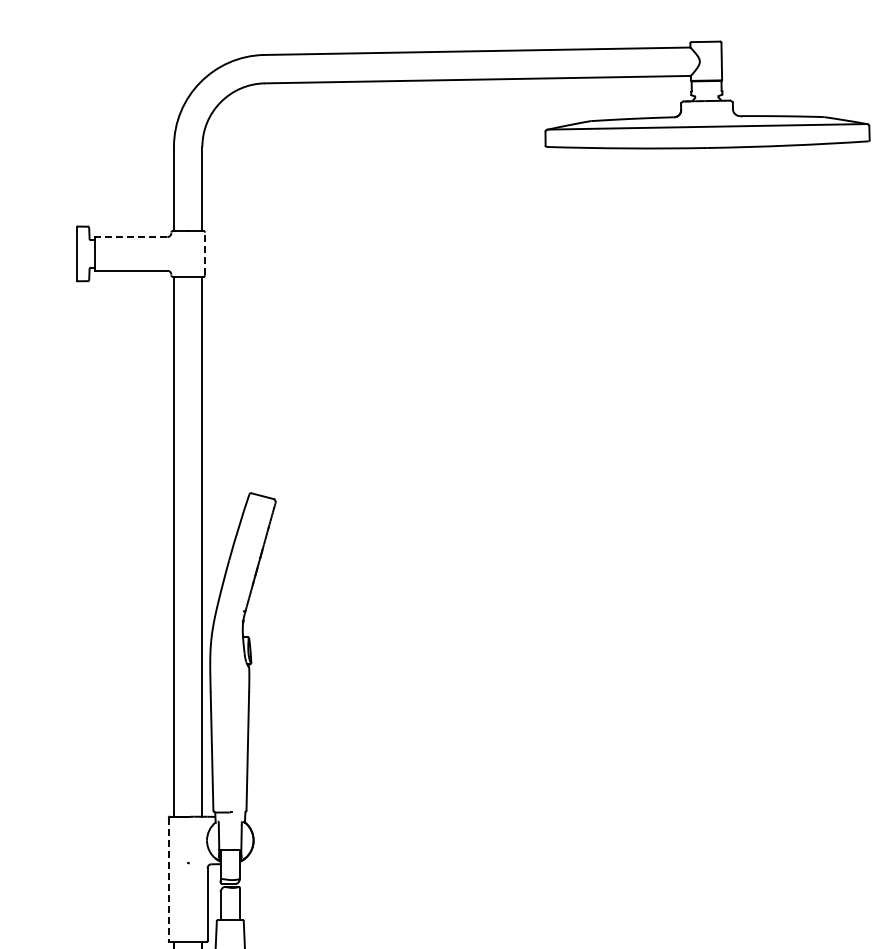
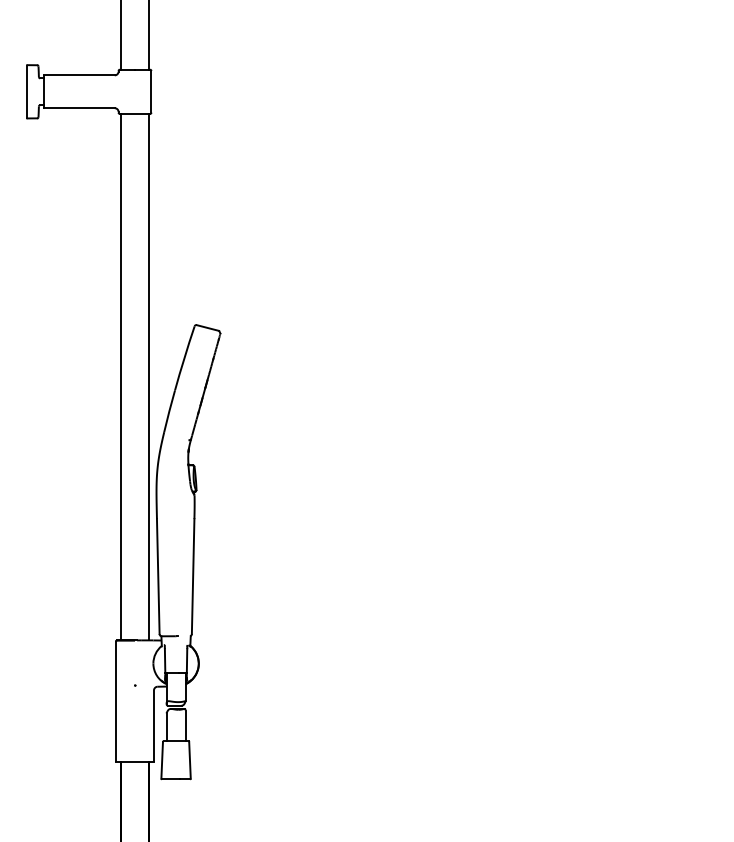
line: (130, 237) -> (78, 75), dashed -> solid
line: (205, 253) -> (151, 91), dashed -> solid
line: (168, 879) -> (115, 701), dashed -> solid

